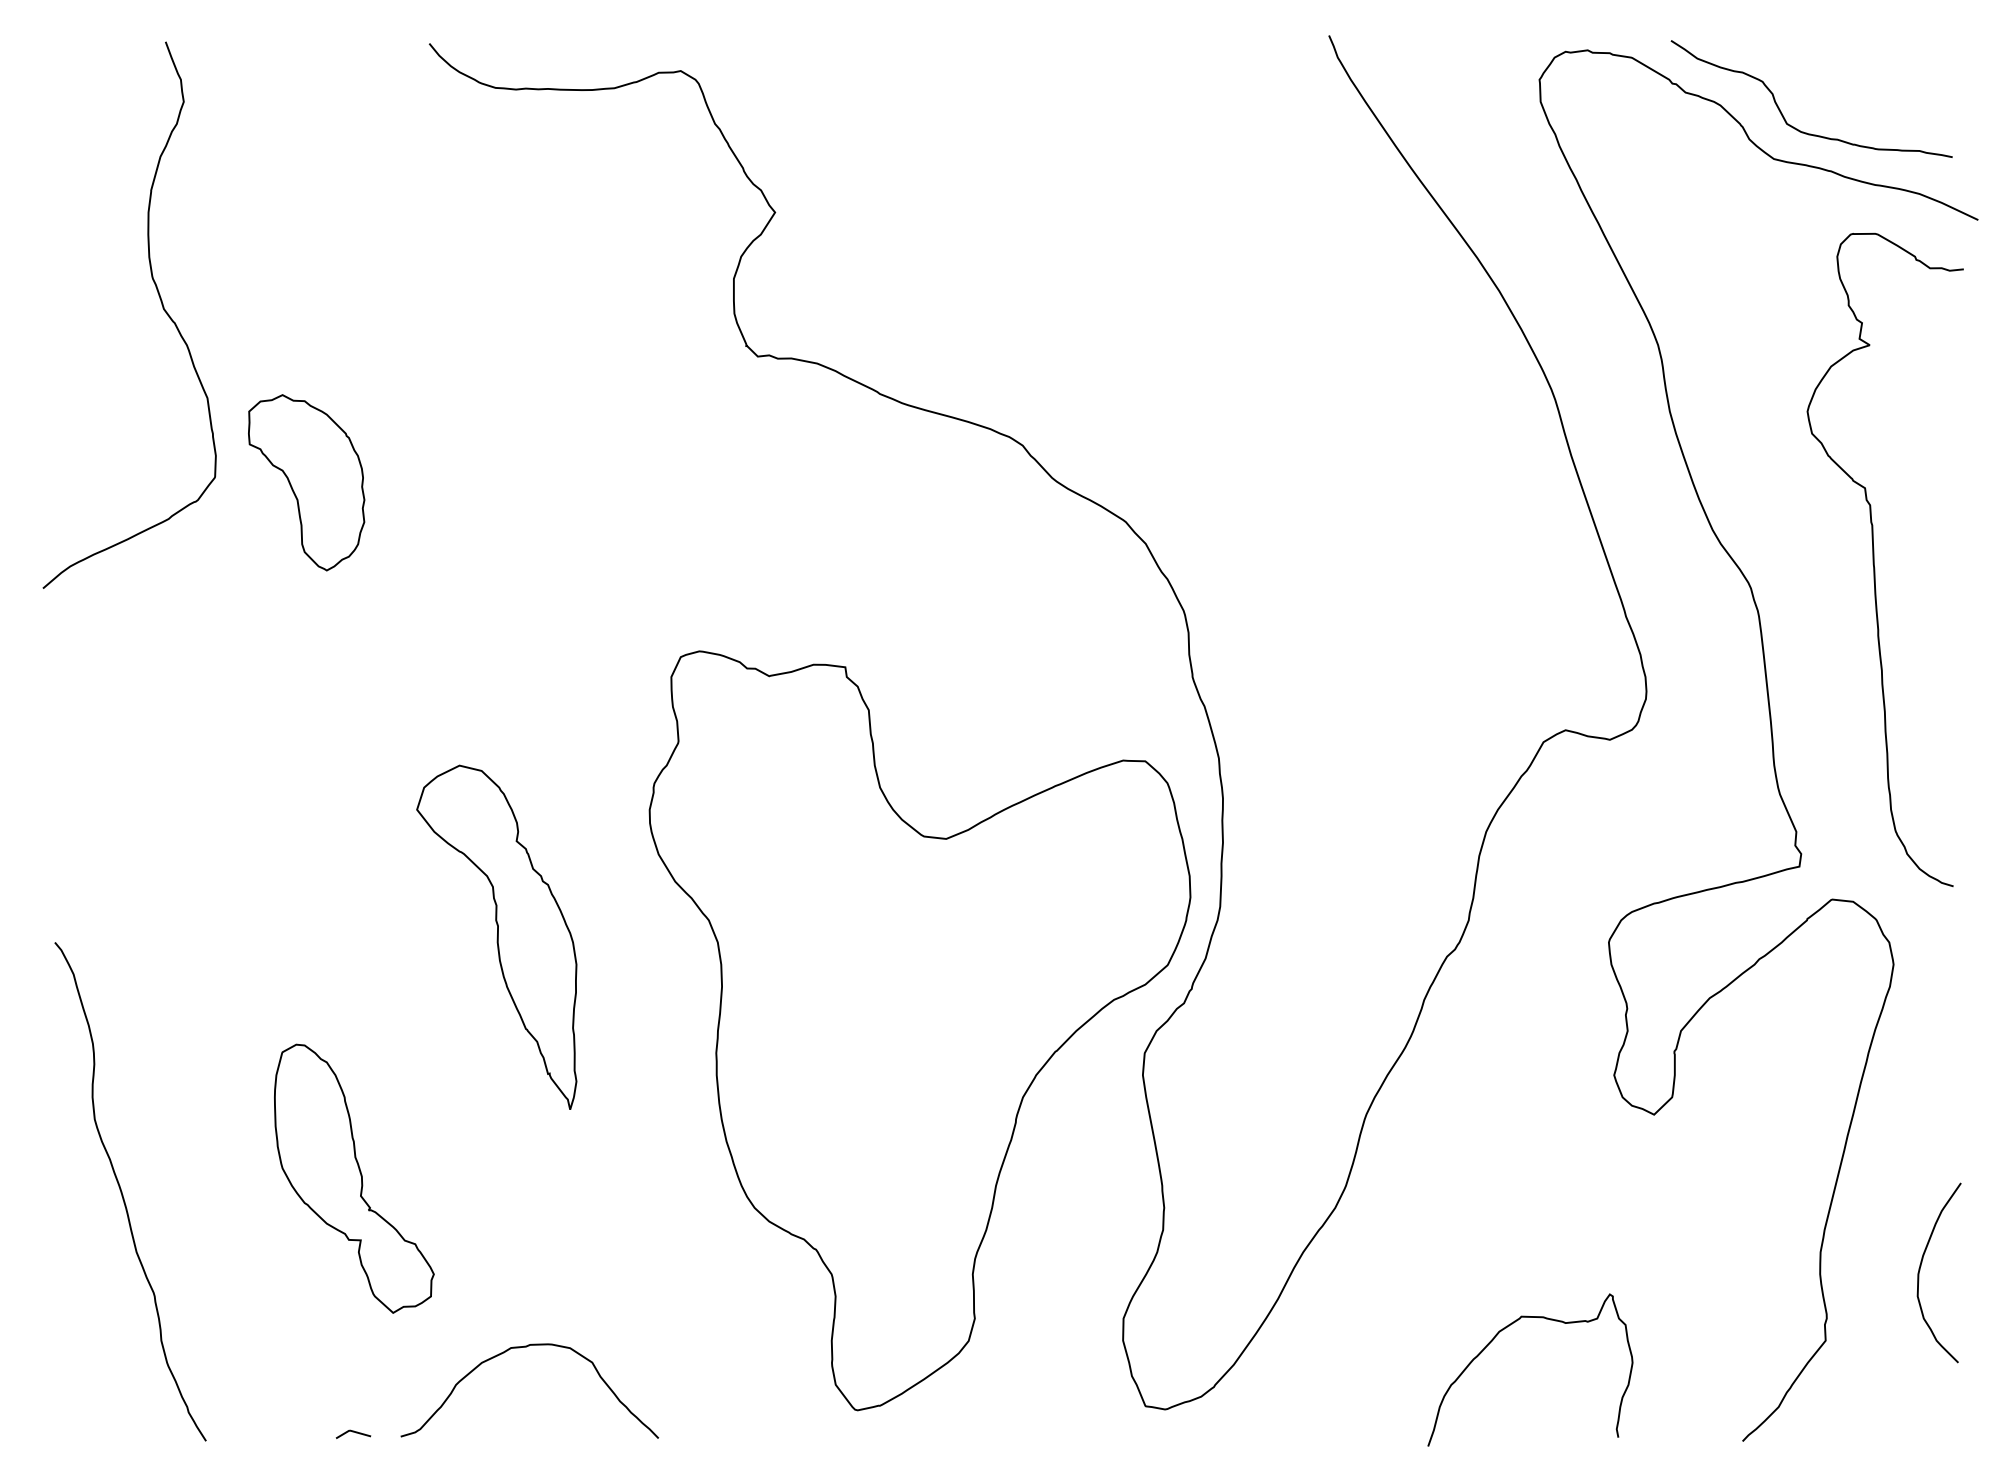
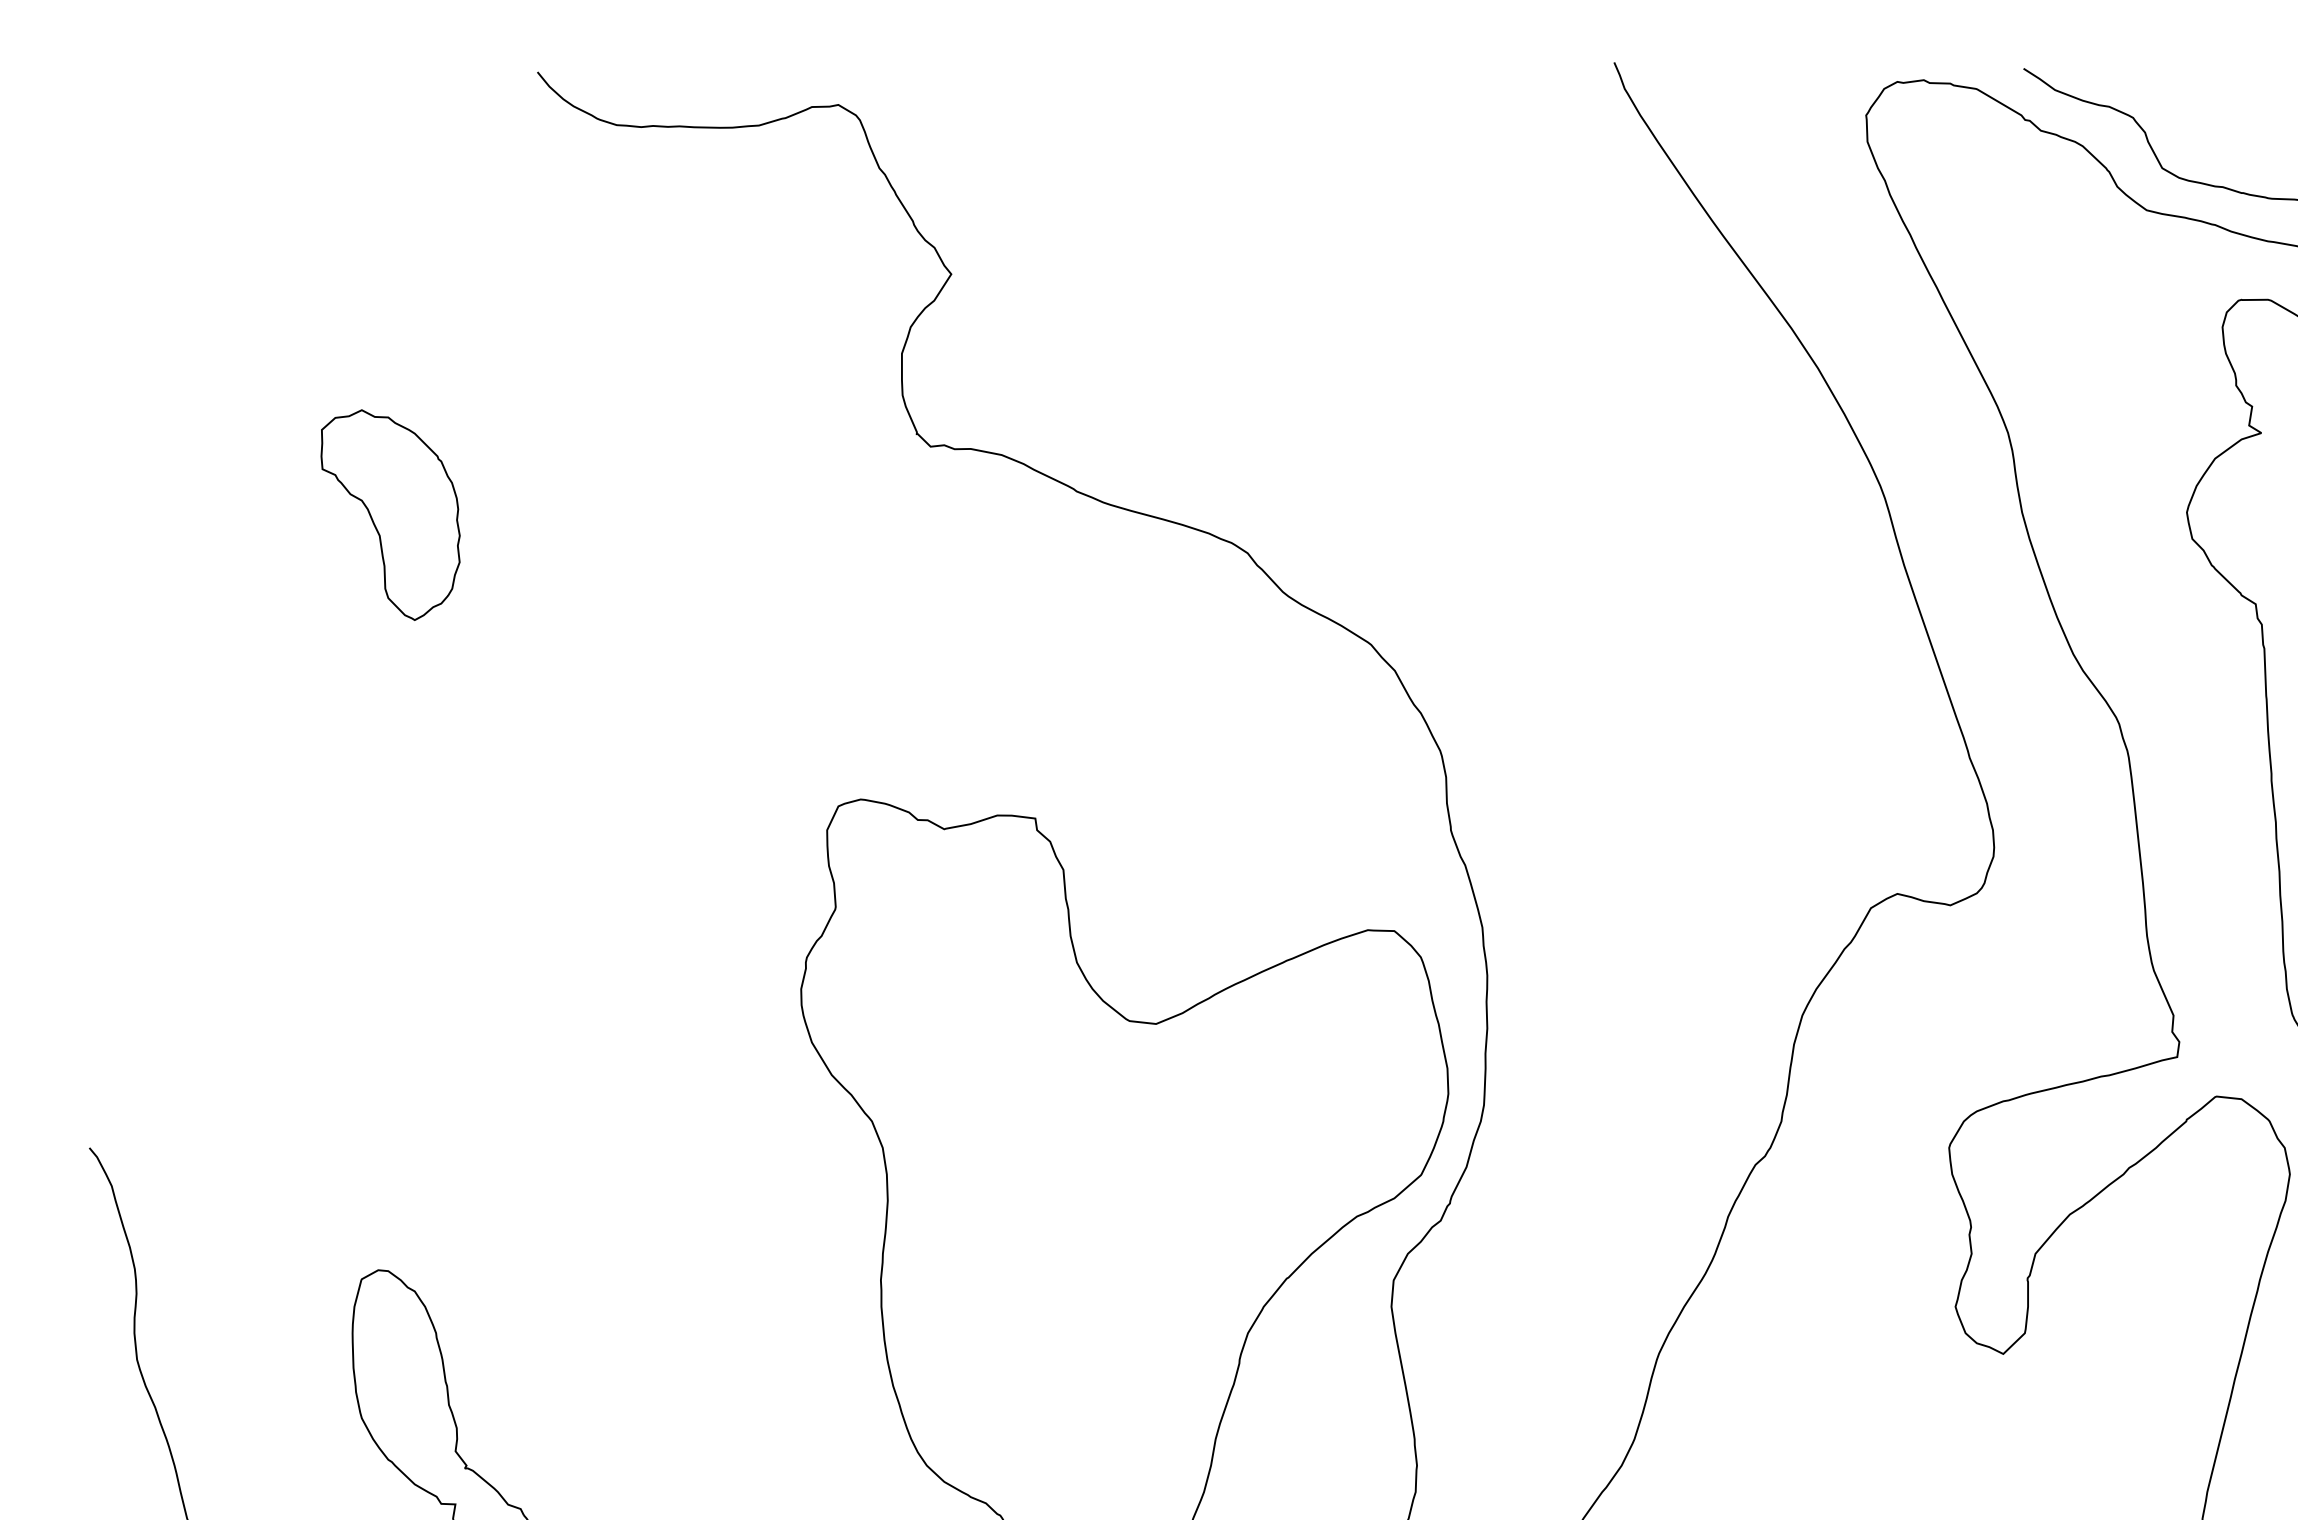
curve: (161, 305) -> (216, 385), removed
part: (306, 482) -> (390, 514), moved
part: (496, 936) -> (617, 1140), removed

